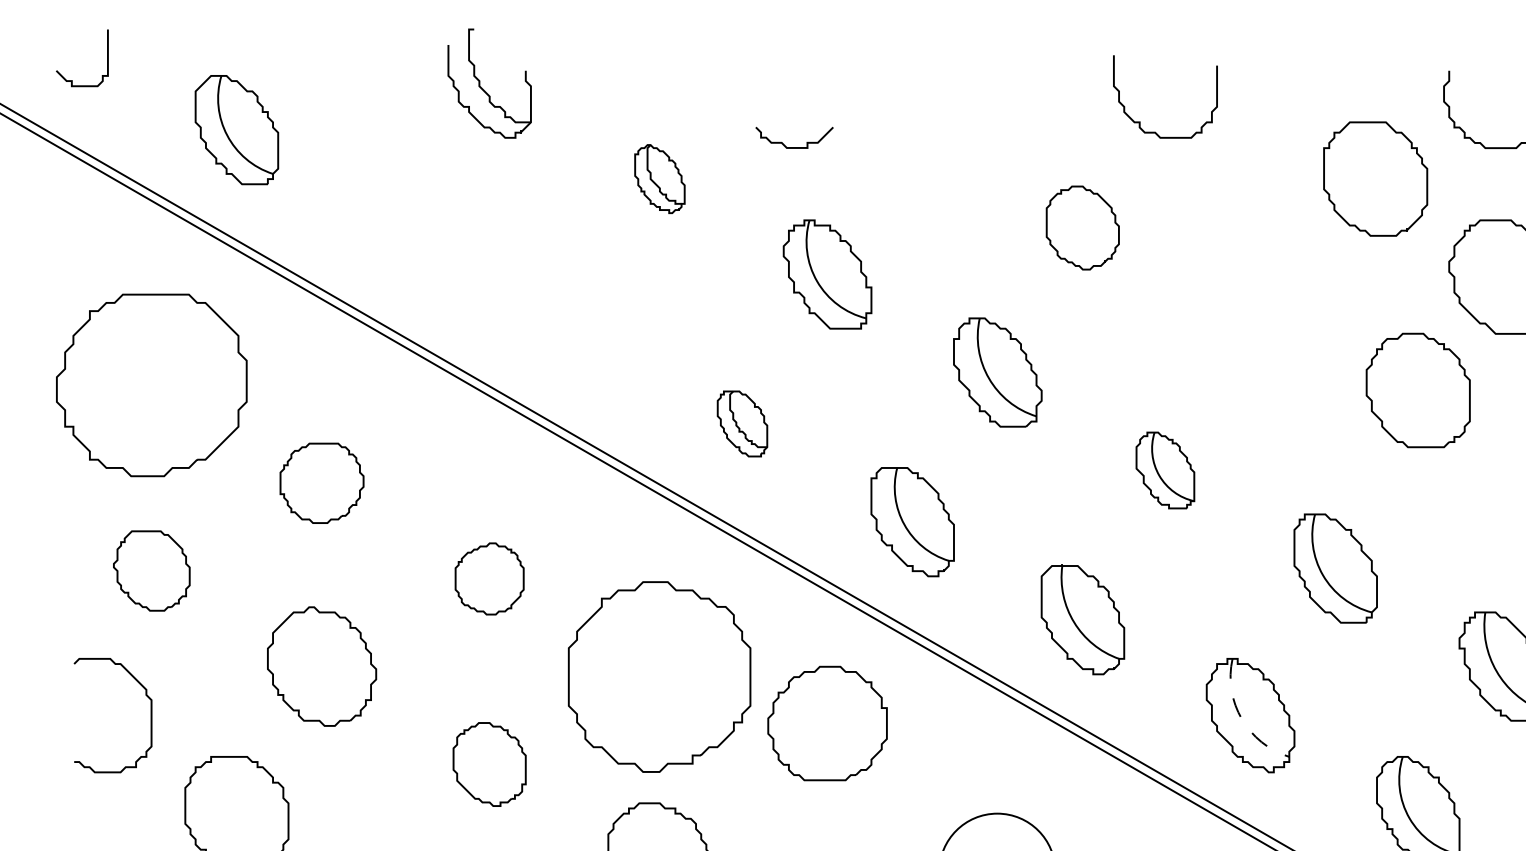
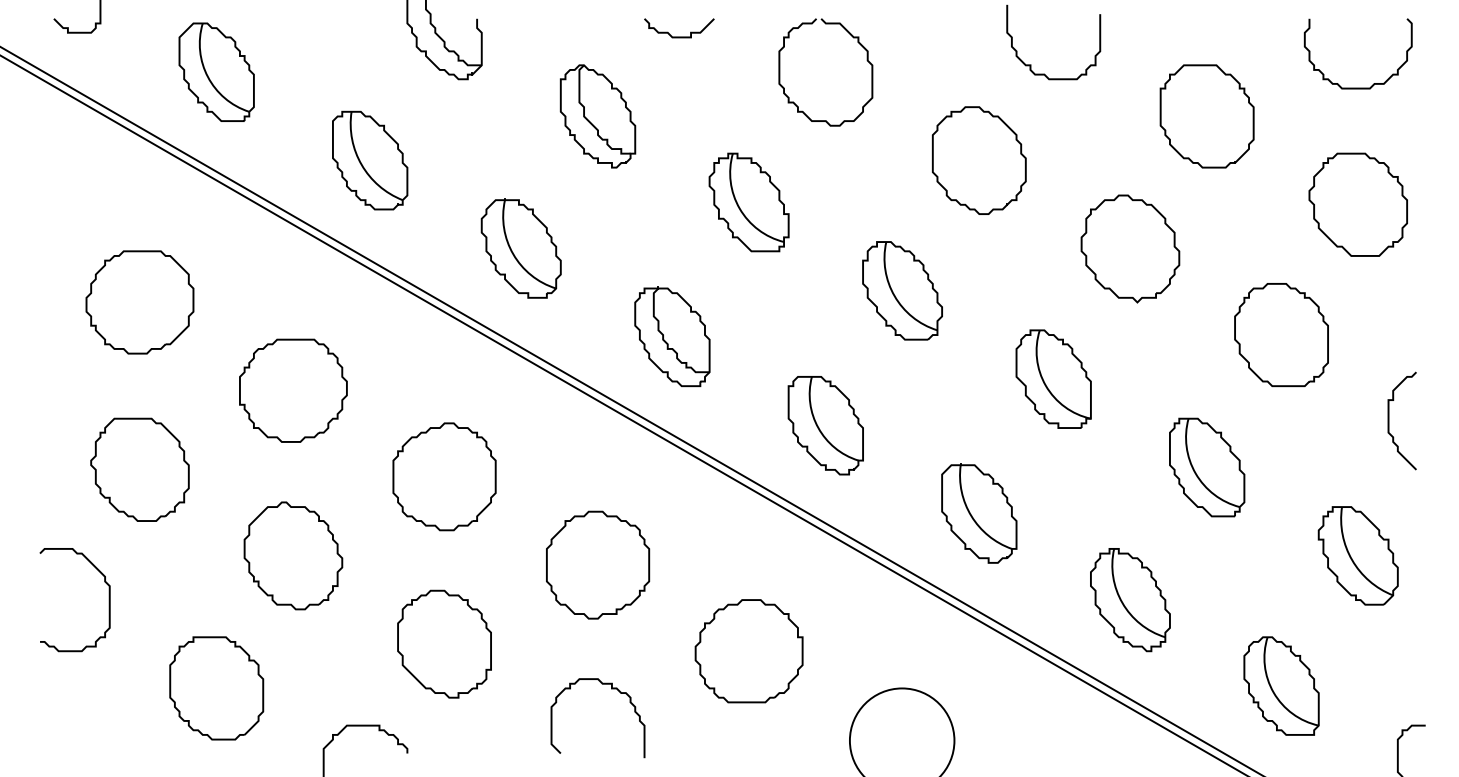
curve: (957, 117) -> (866, 60), added
curve: (794, 146) -> (679, 36), moved
part: (659, 179) -> (597, 116), size x1.67
part: (1374, 179) -> (1206, 116), moved
part: (407, 227) -> (370, 160), added
part: (1082, 227) -> (978, 160), size x1.43
part: (573, 325) -> (520, 248), added
part: (1250, 325) -> (1130, 248), added
part: (151, 385) -> (139, 302), size x0.62
part: (1418, 391) -> (1281, 335), moved
part: (742, 423) -> (672, 336), size x1.67
part: (1165, 469) -> (1053, 378), size x1.43
part: (322, 483) -> (293, 390), size x1.43
part: (151, 570) -> (139, 469), size x1.43
part: (489, 578) -> (444, 476), size x1.67
part: (660, 676) -> (598, 564), size x0.62
curve: (150, 716) -> (108, 600), moved
arc: (1241, 719) -> (1122, 603), dashed -> solid
part: (826, 723) -> (748, 651), moved
part: (489, 763) -> (444, 643), size x1.43

